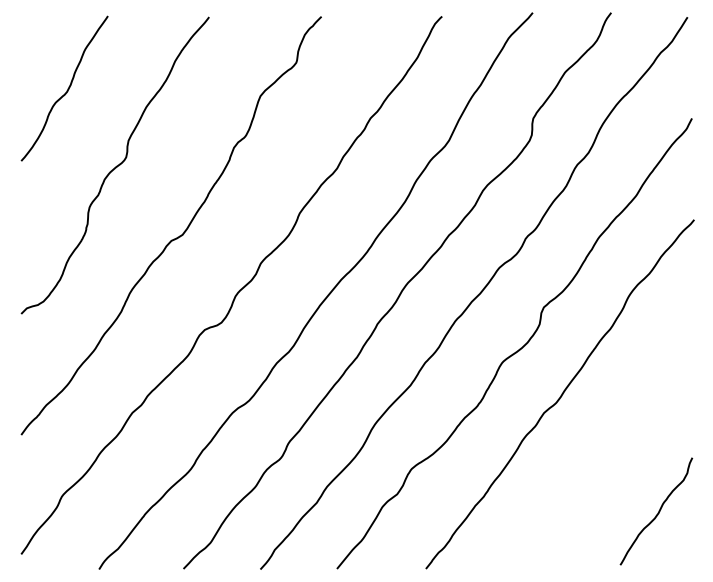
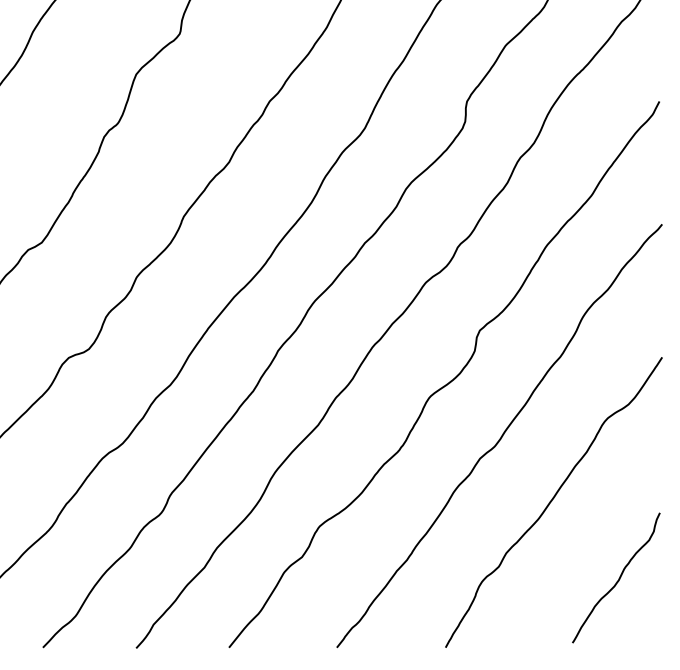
curve: (603, 448) -> (552, 501), added

